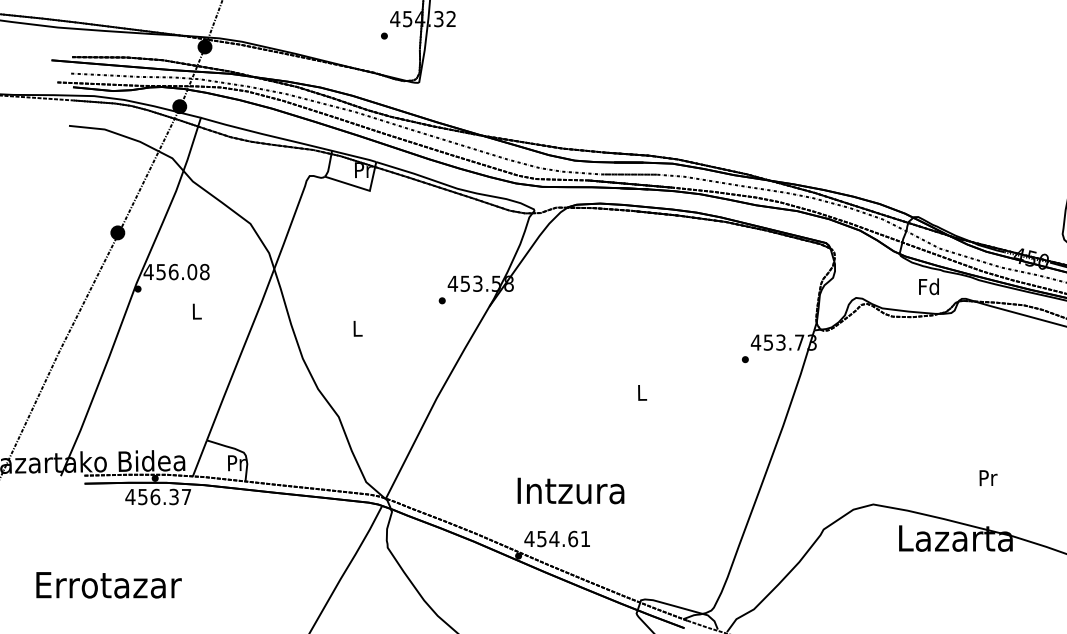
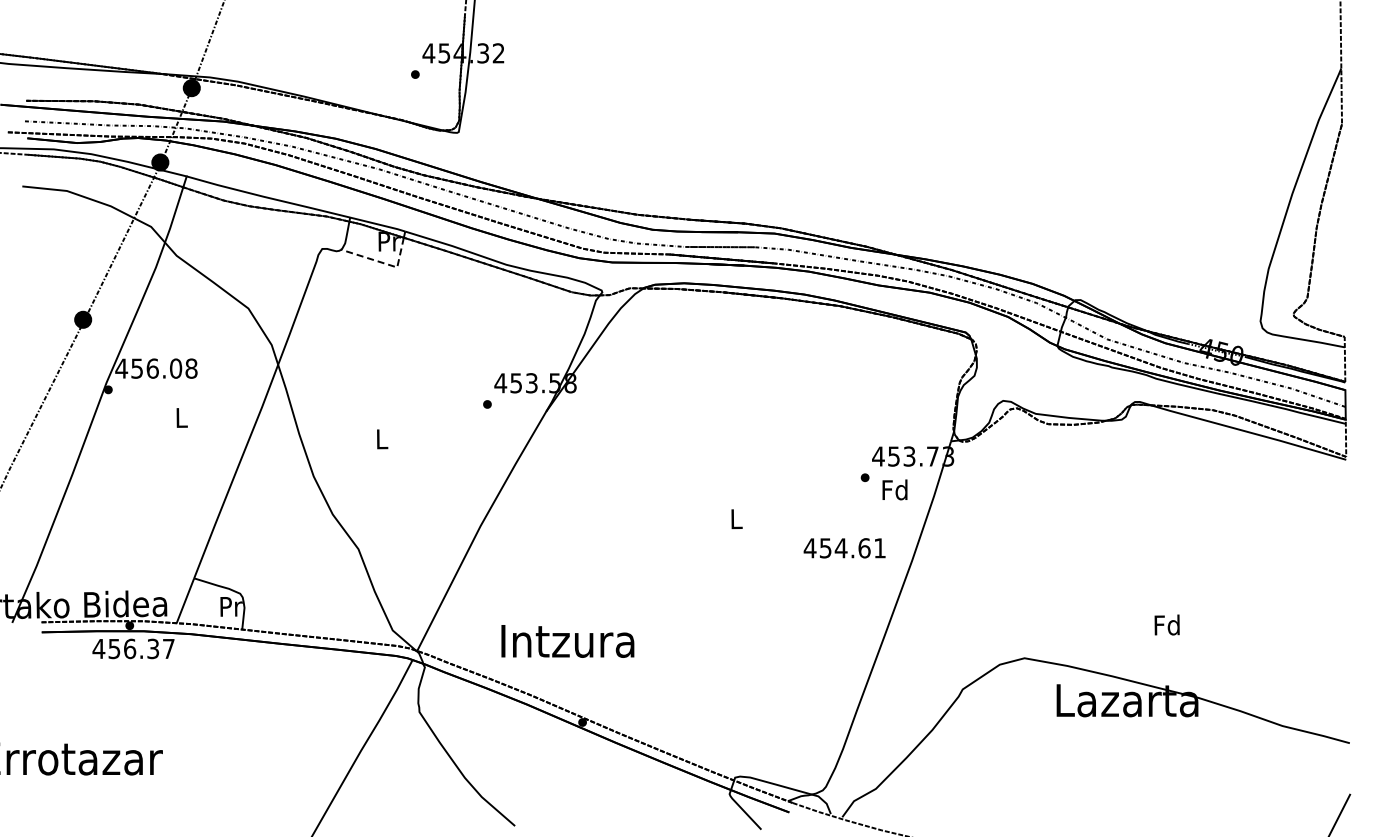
line: (358, 187) -> (383, 263), solid -> dashed
text: (928, 286) -> (894, 489), moved
text: (987, 477) -> (1166, 624), Pr -> Fd
text: (570, 491) -> (567, 641), moved
text: (557, 539) -> (844, 548), moved

